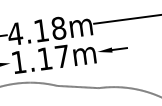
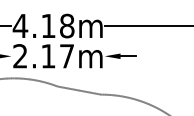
text: (19, 62) -> (20, 56), 1.17m -> 2.17m

